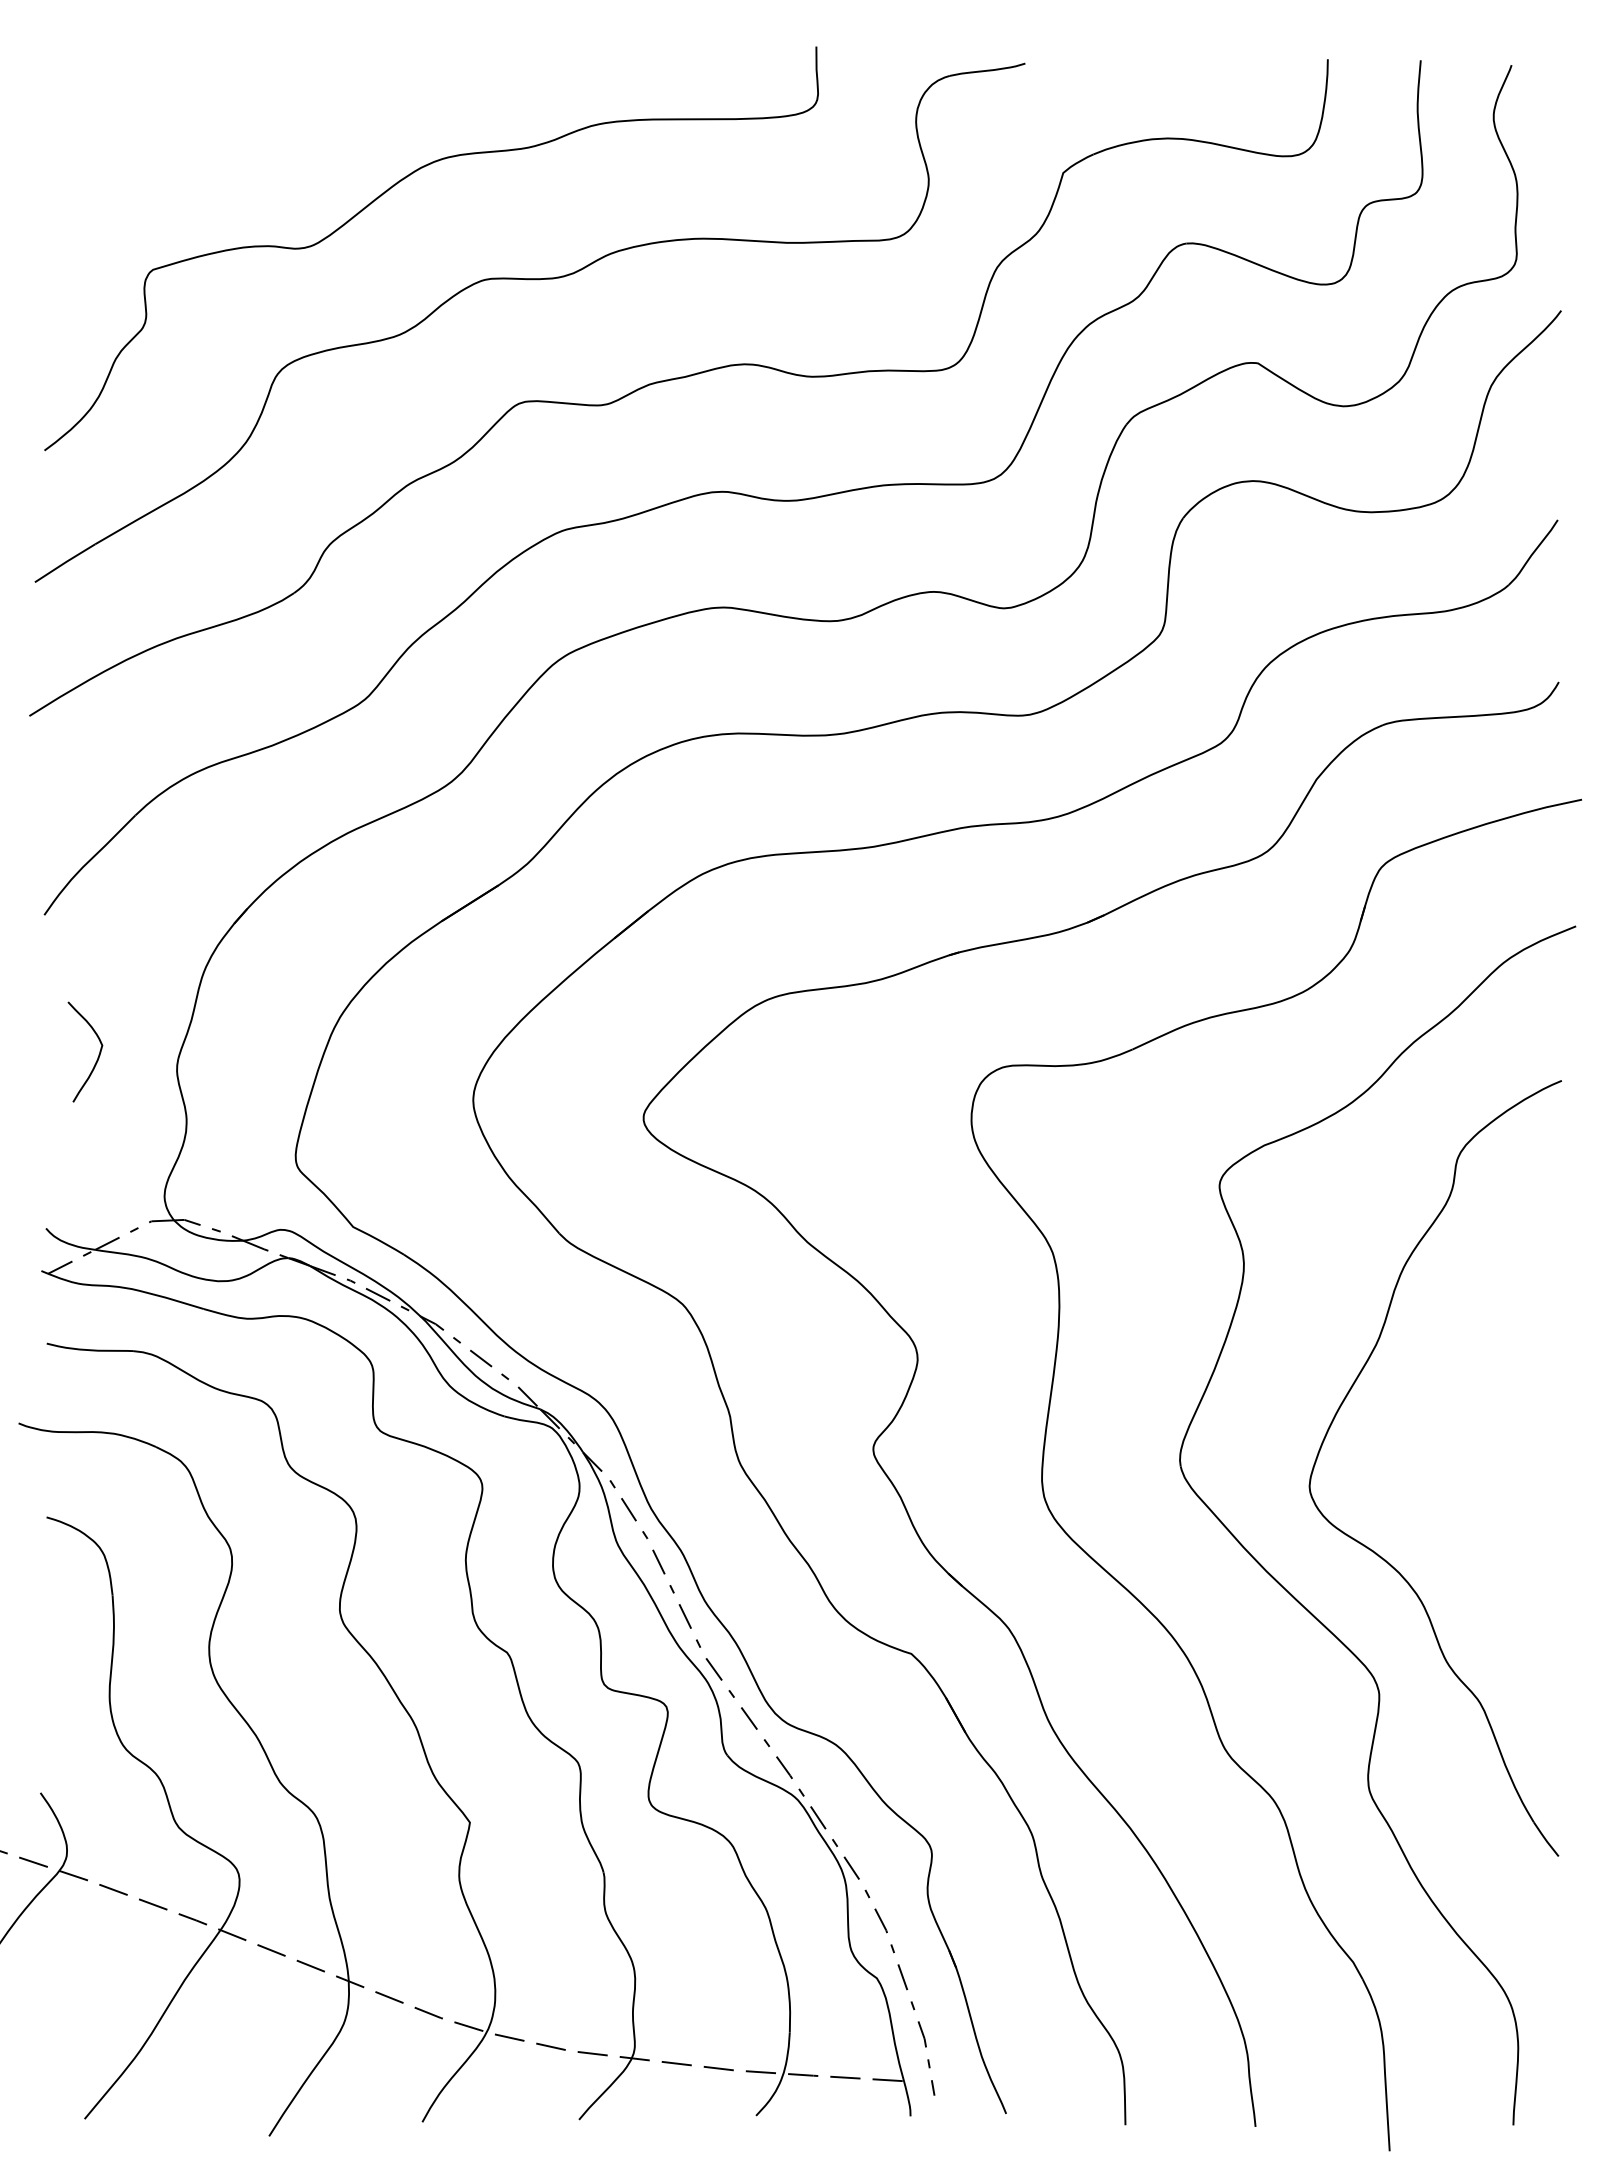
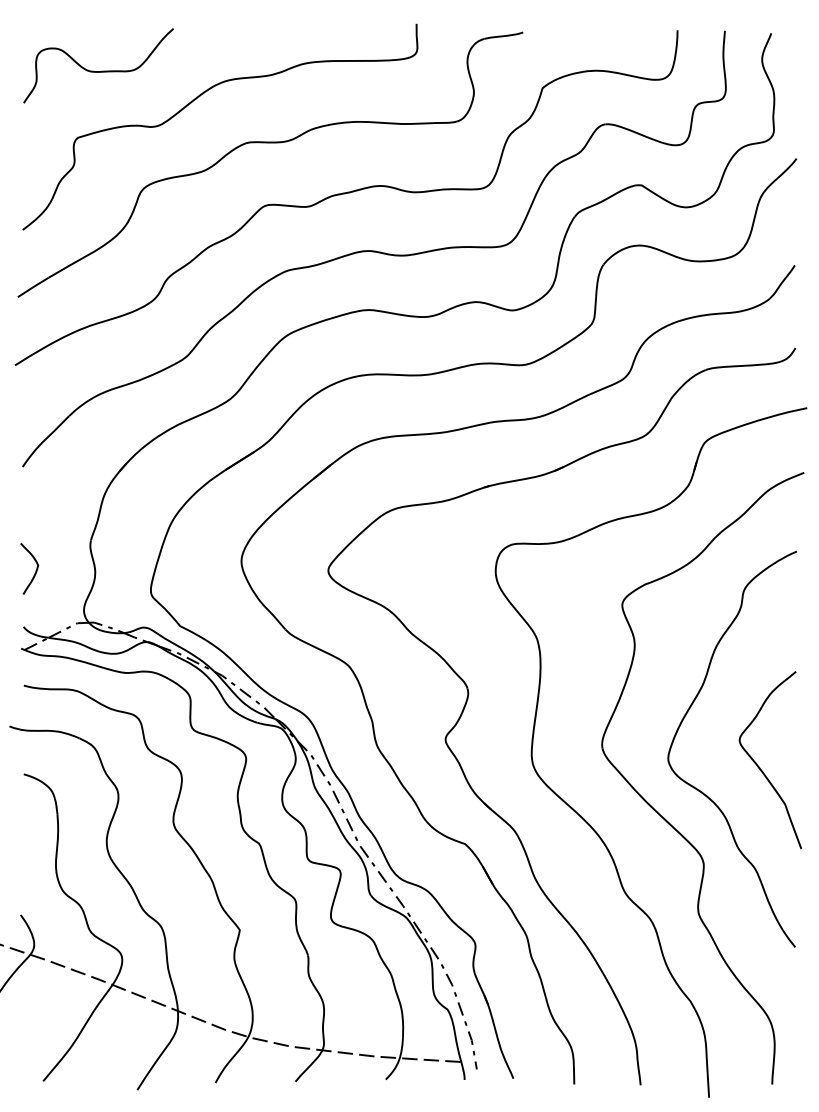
curve: (198, 138) -> (101, 70), added
curve: (96, 1055) -> (35, 570), moved
curve: (1490, 1503) -> (760, 767), added

